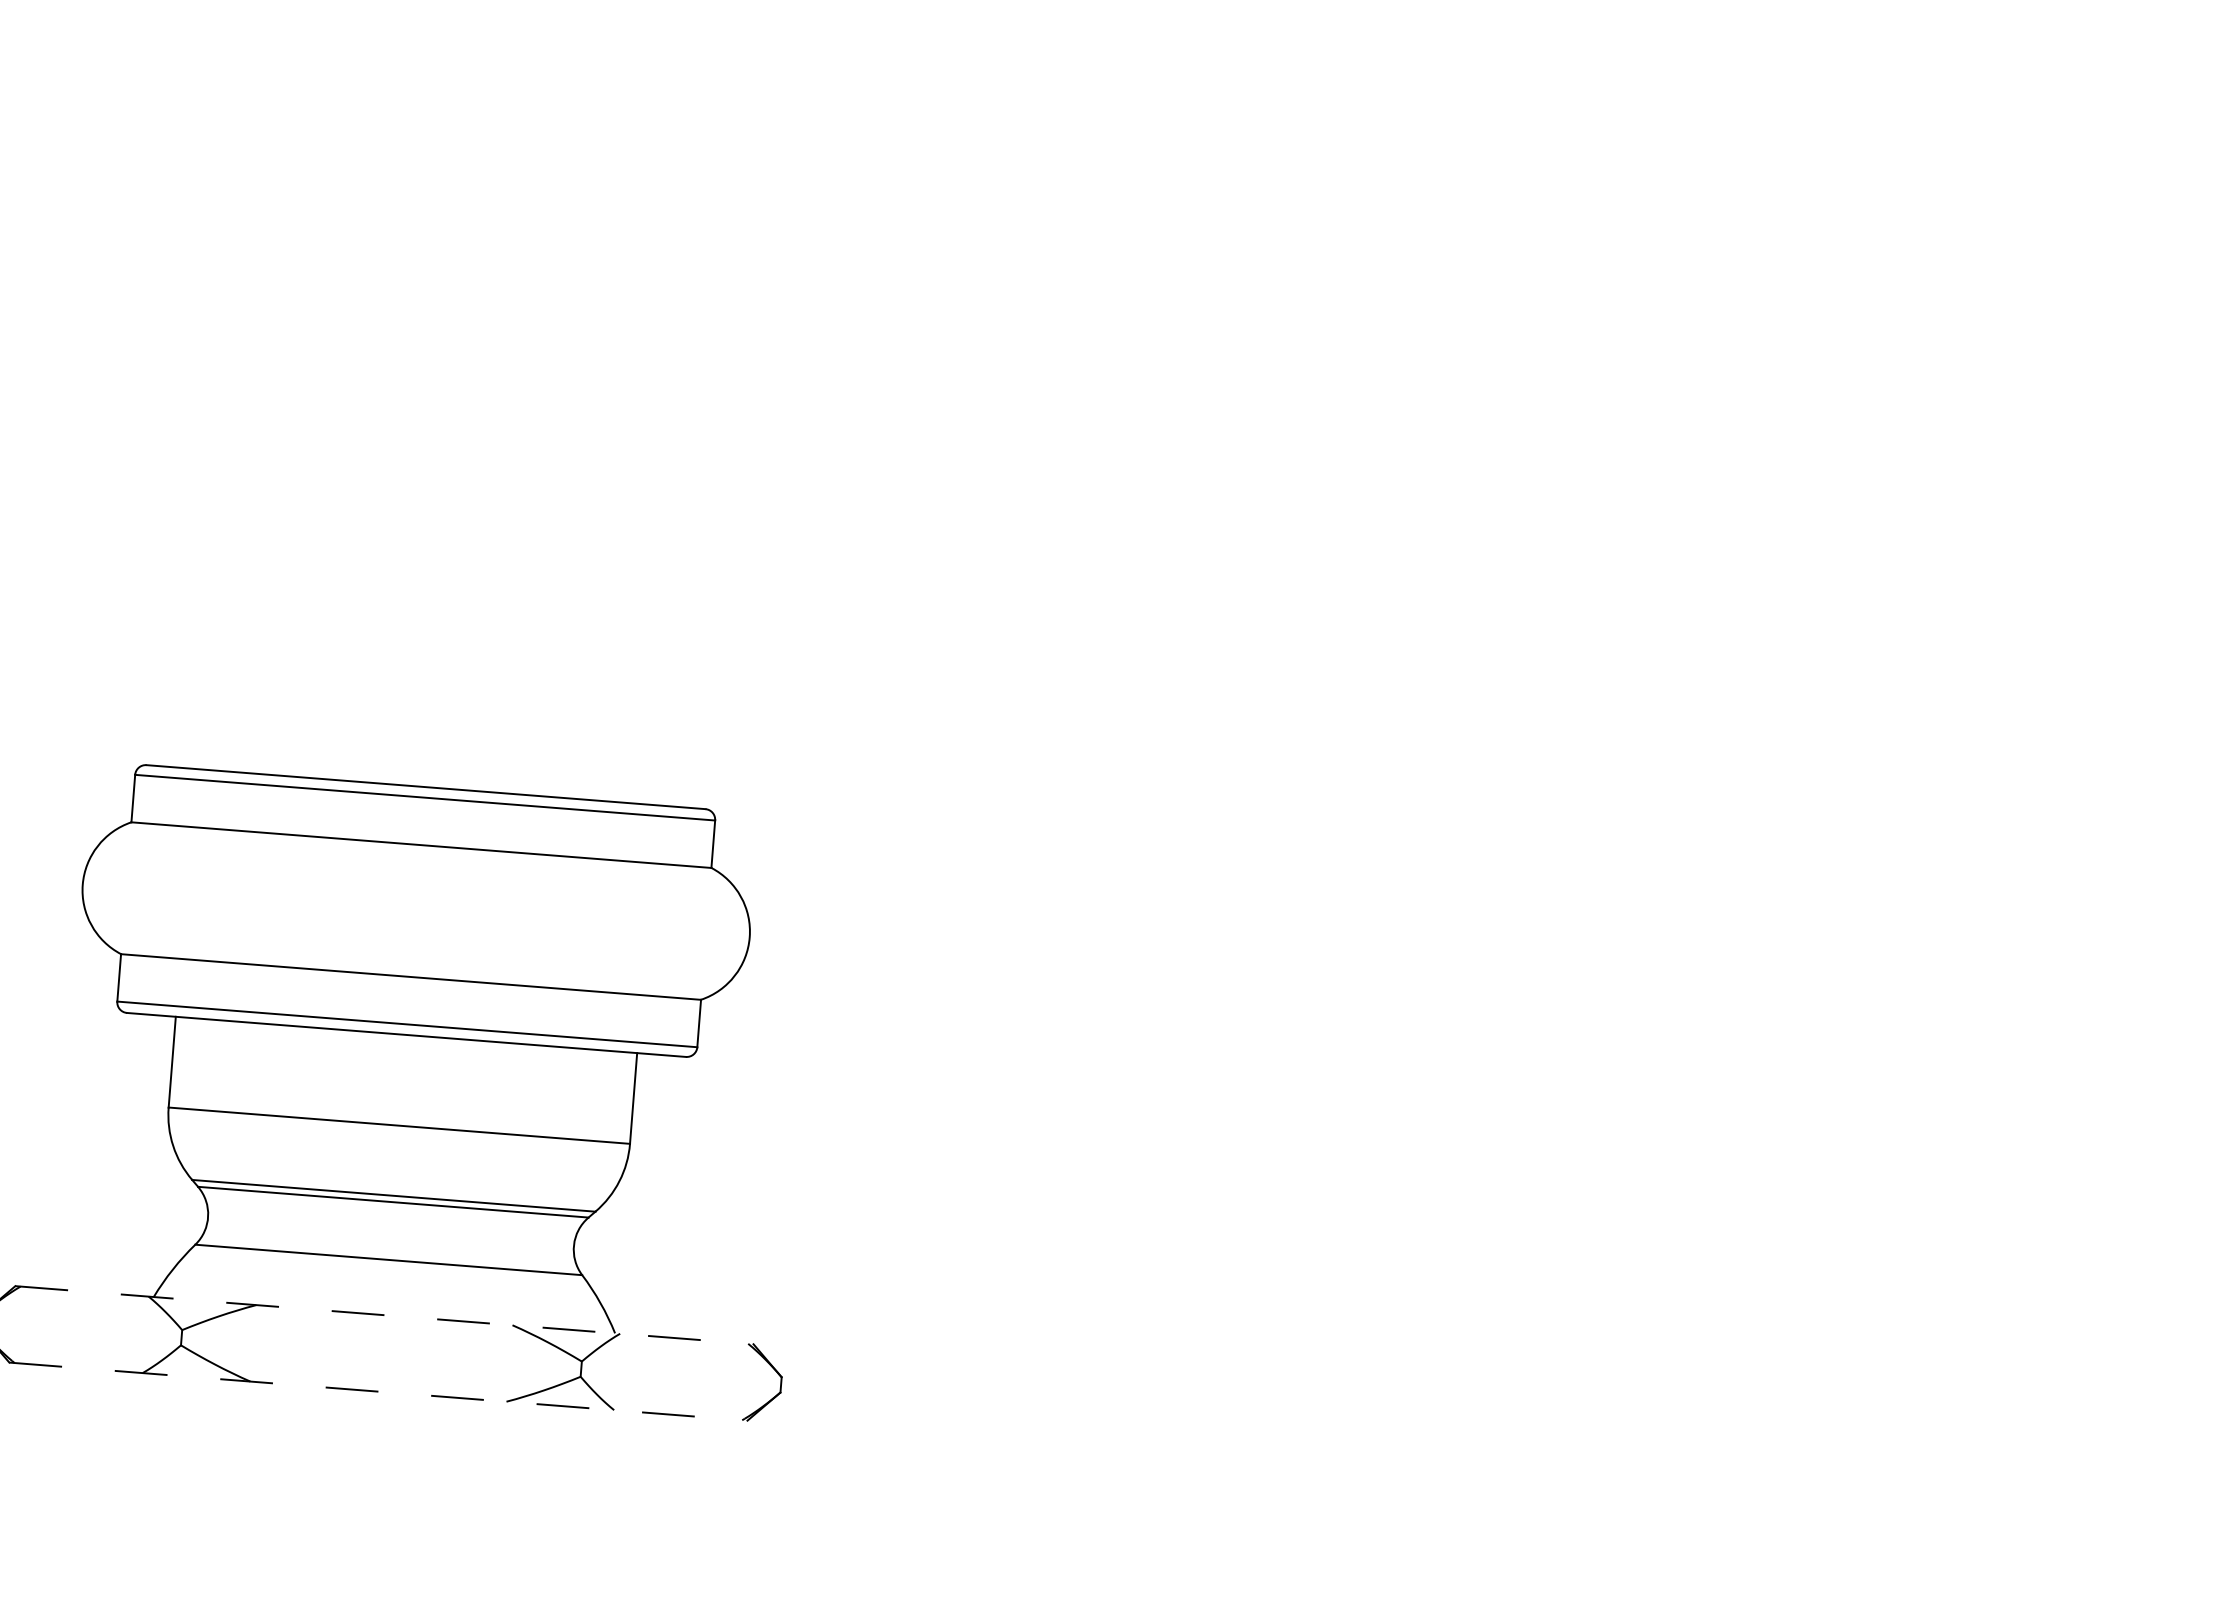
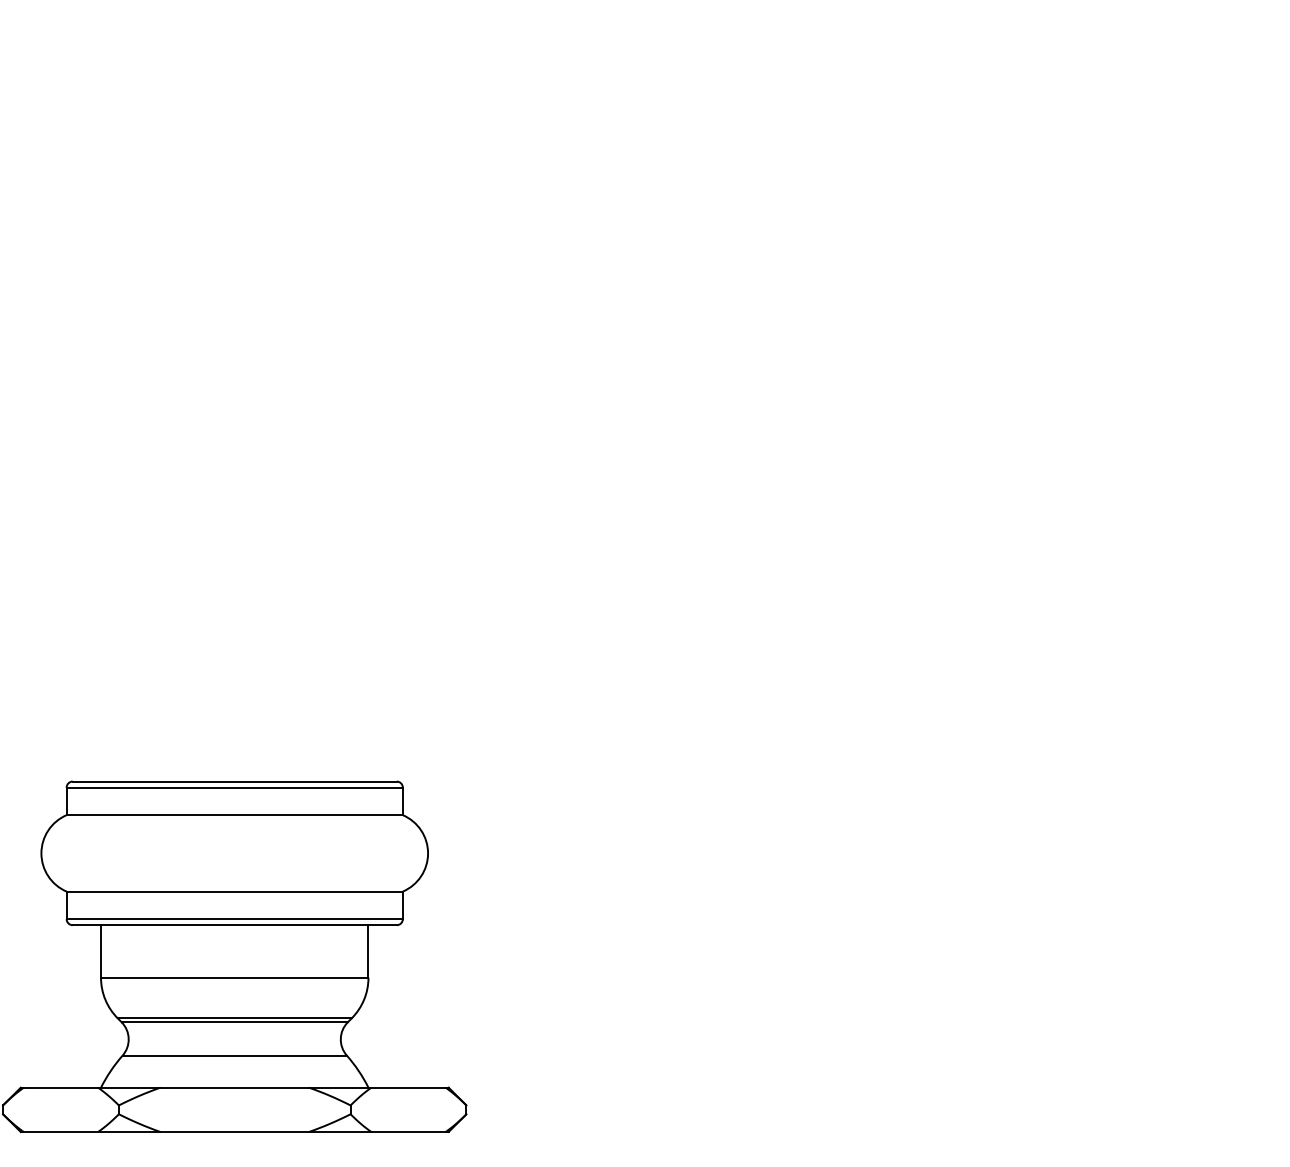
line: (384, 1314) -> (234, 1087), dashed -> solid
line: (377, 1392) -> (234, 1132), dashed -> solid

